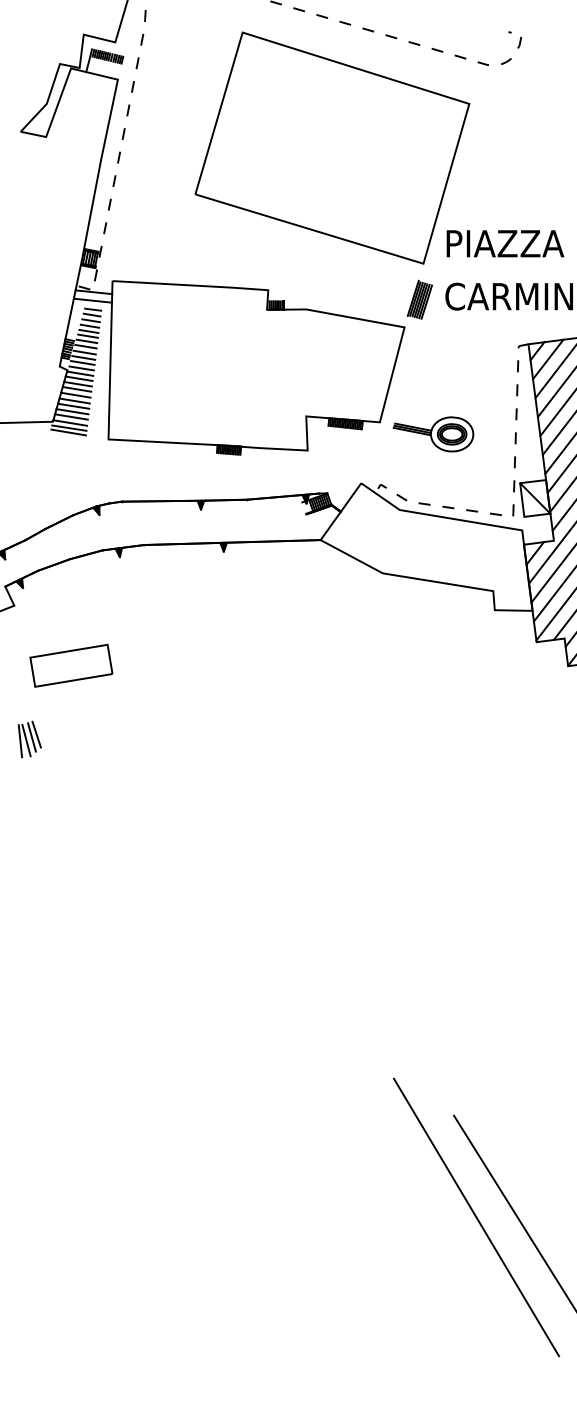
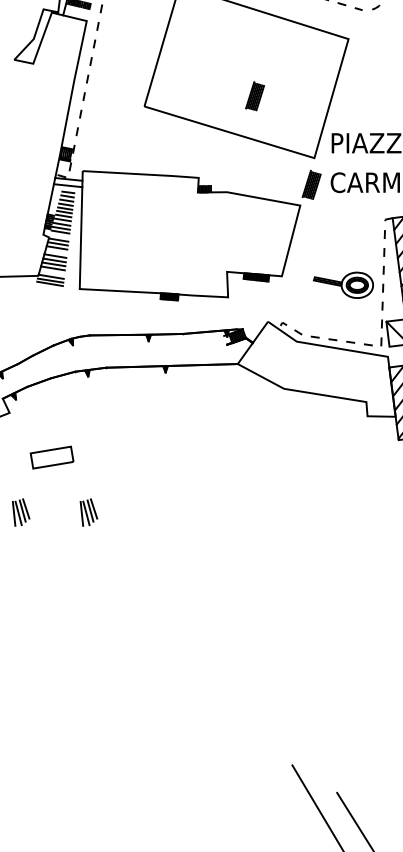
part: (343, 180) -> (254, 96), added
line: (81, 368) -> (59, 236), removed
line: (76, 388) -> (55, 251), removed
line: (71, 416) -> (52, 271), removed
part: (433, 434) -> (343, 285), moved
part: (71, 665) -> (52, 457), size x0.7
part: (120, 739) -> (88, 512), added

